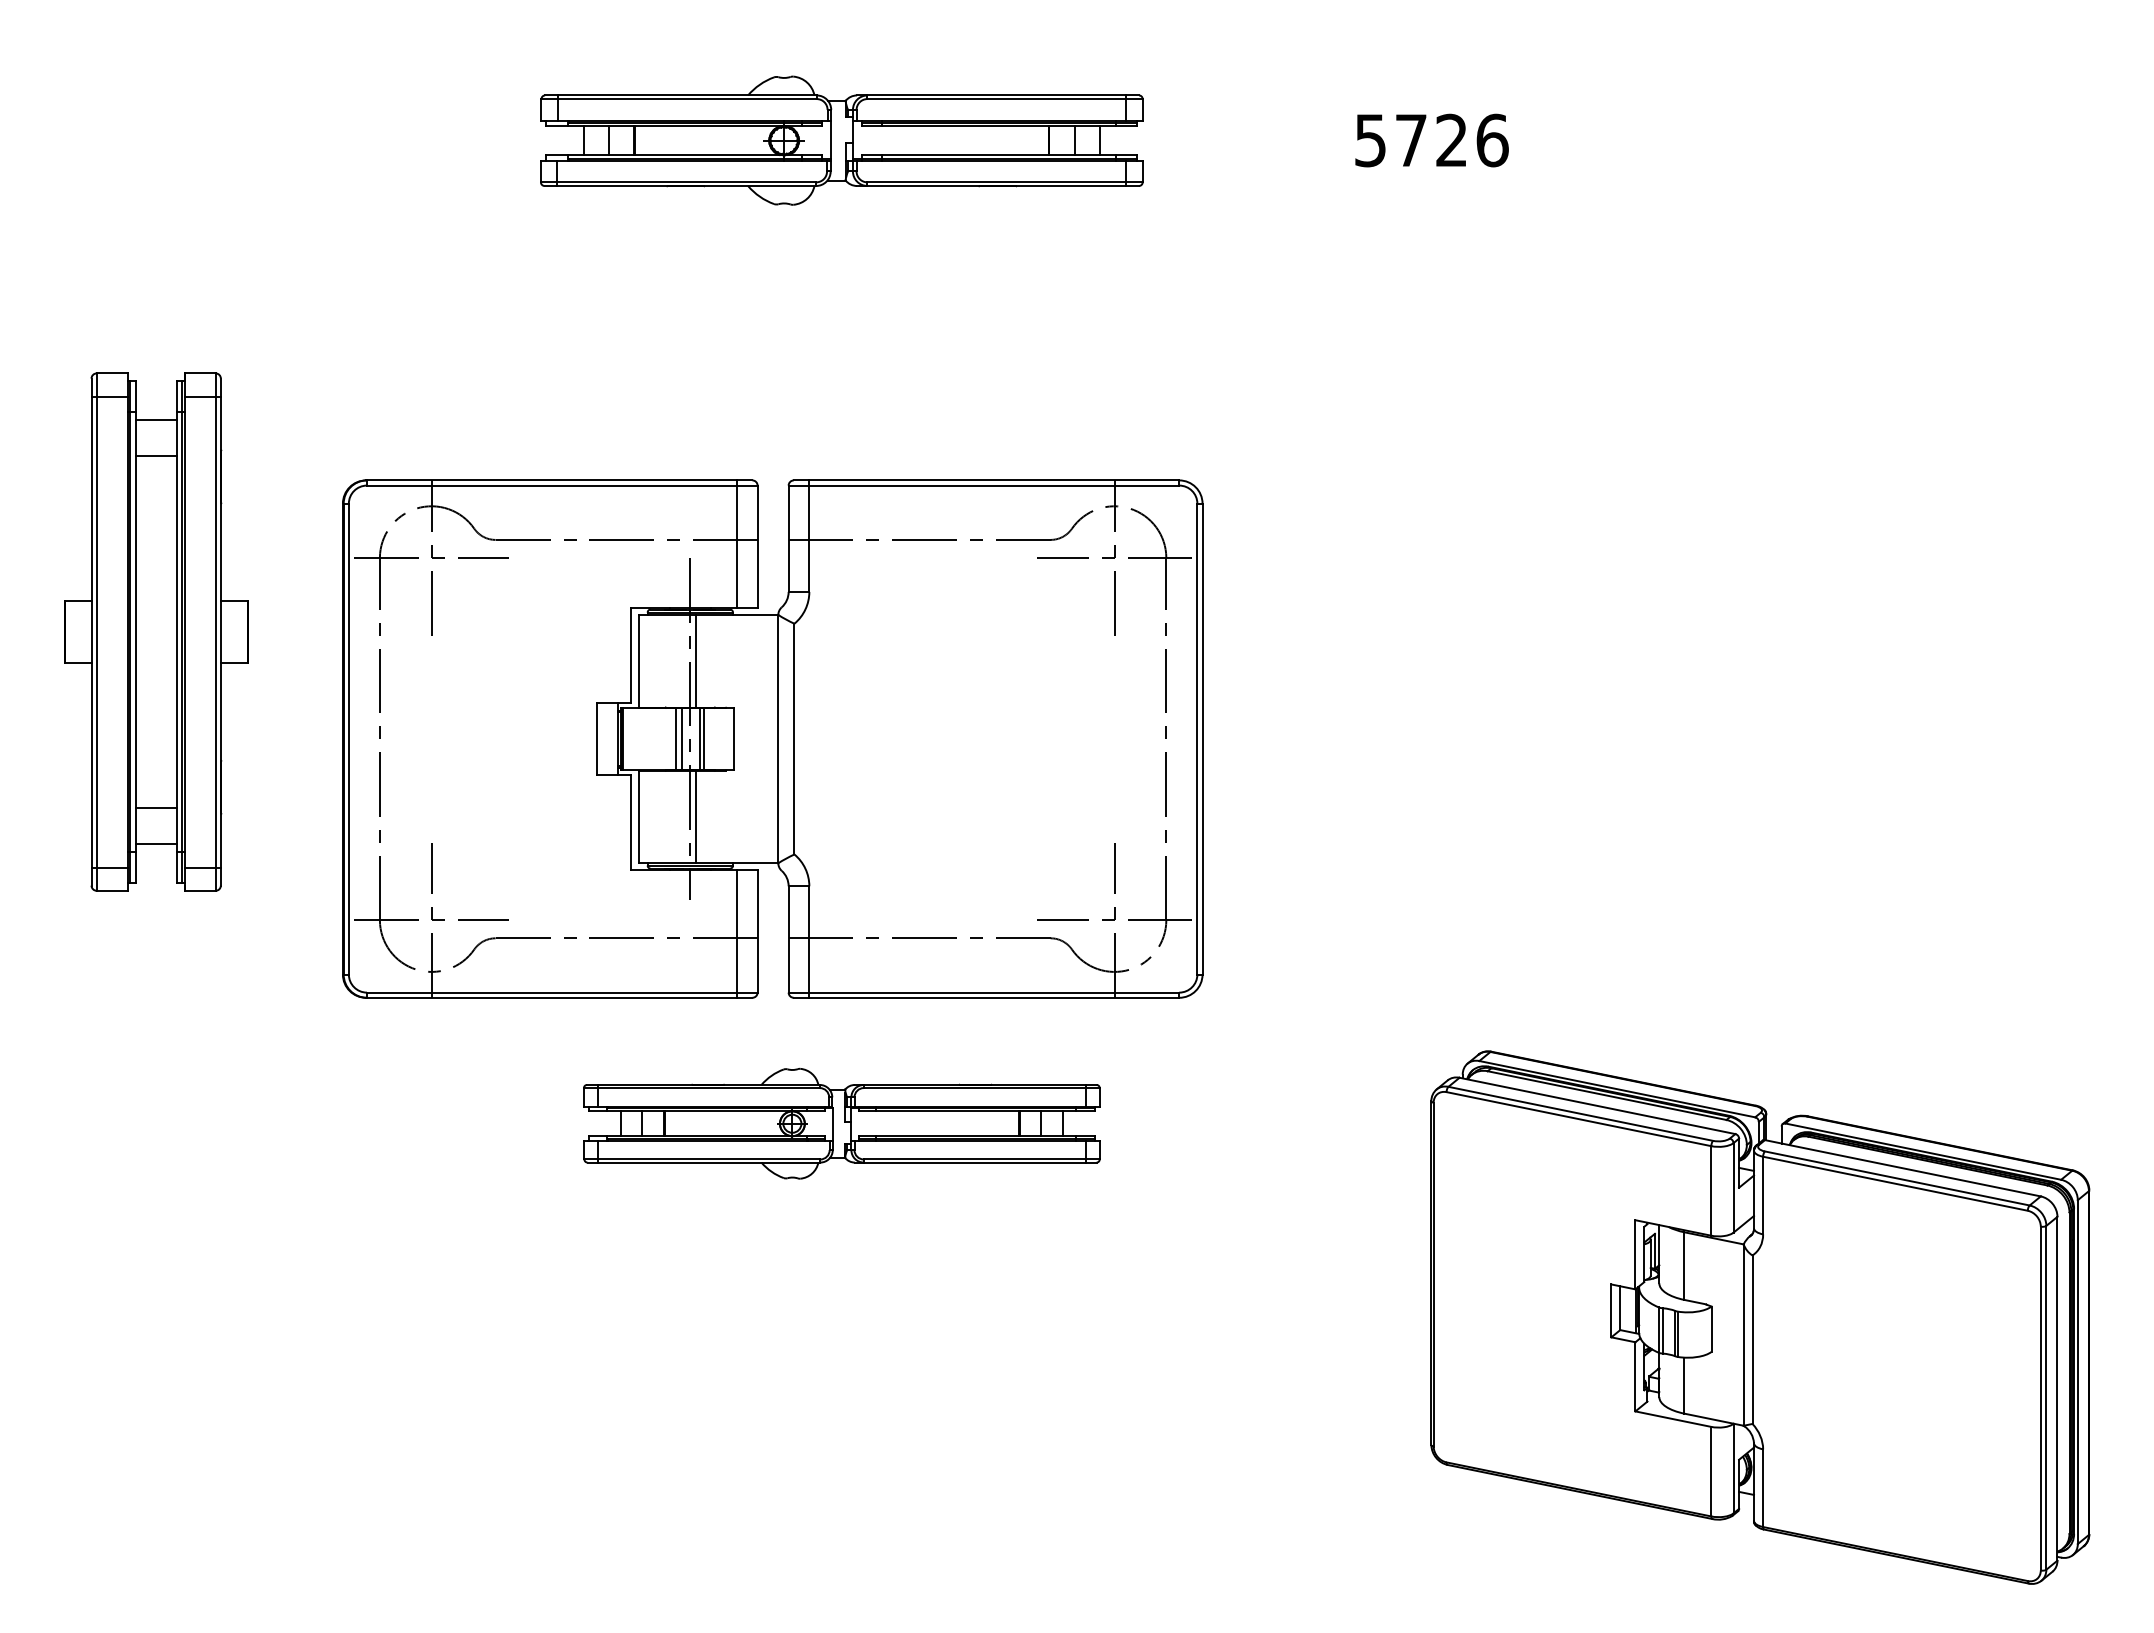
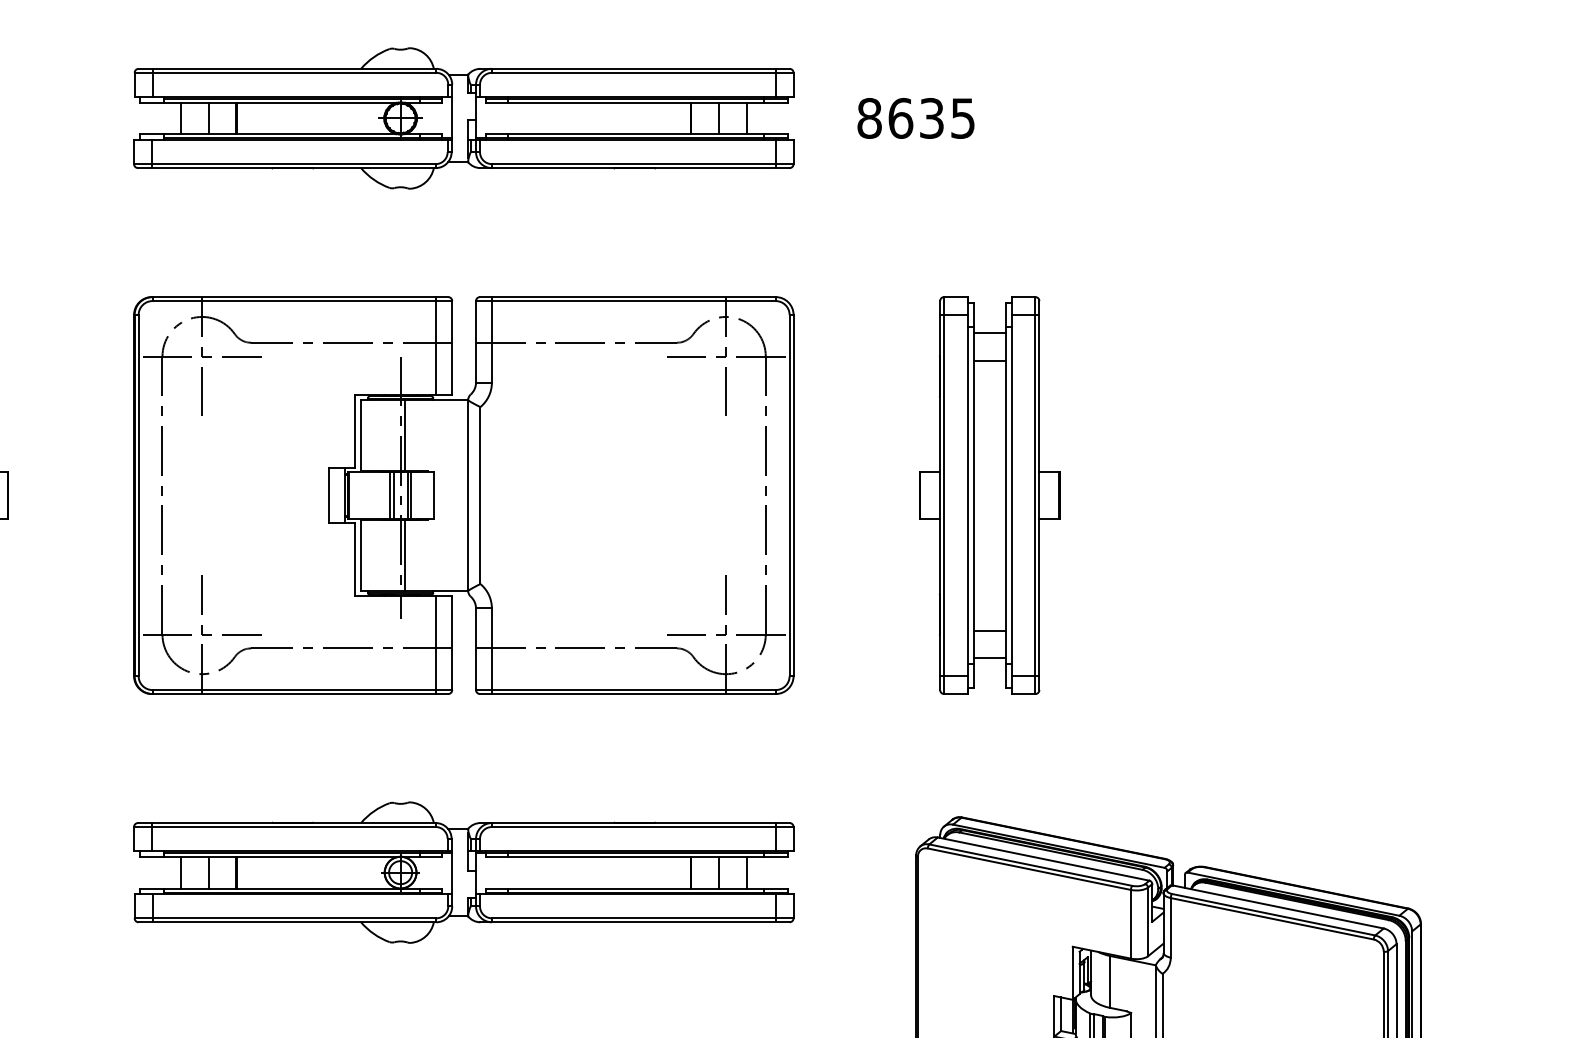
part: (841, 140) -> (463, 118), size x1.43
text: (1431, 140) -> (916, 118), 5726 -> 8635
part: (1527, 631) -> (989, 495), added
part: (772, 738) -> (463, 495), moved
part: (841, 1123) -> (463, 872), size x1.67

